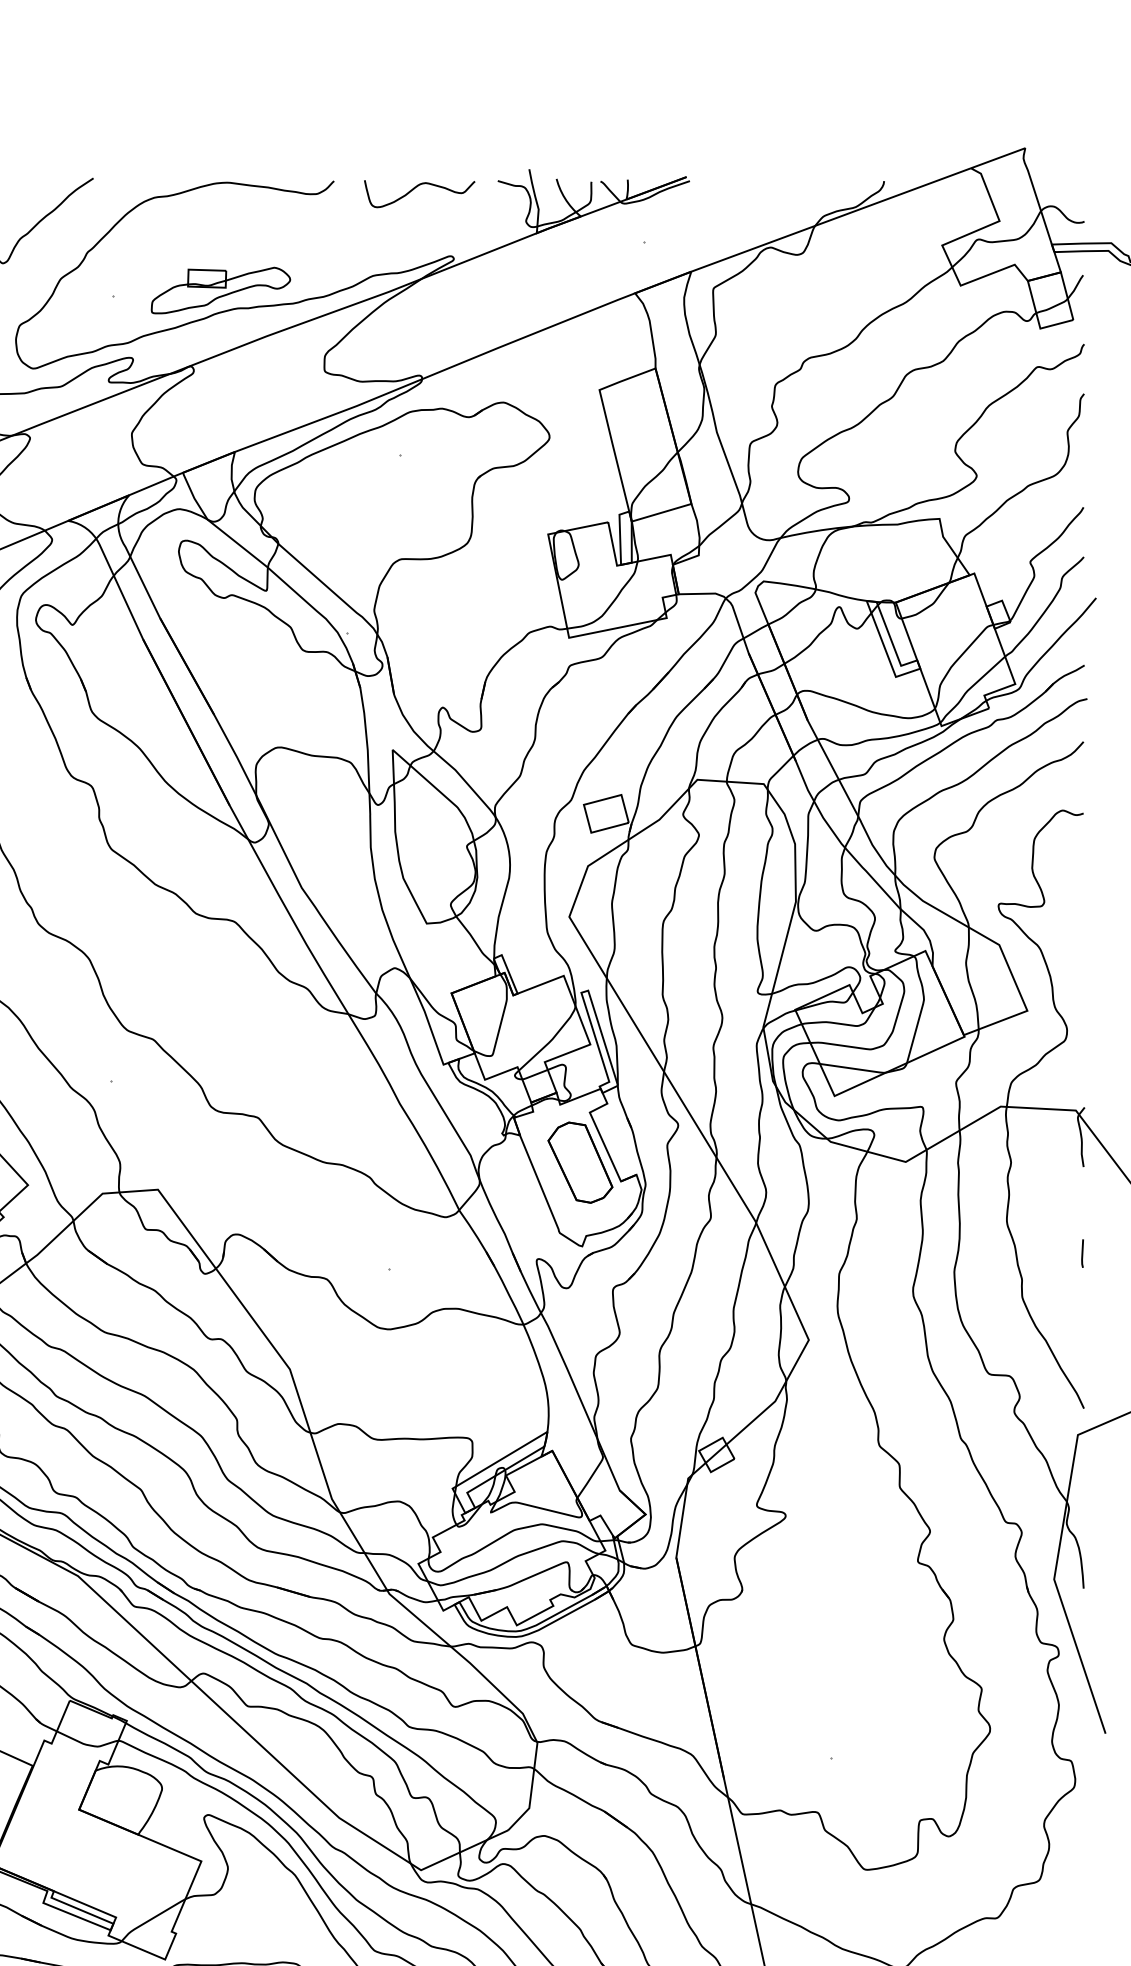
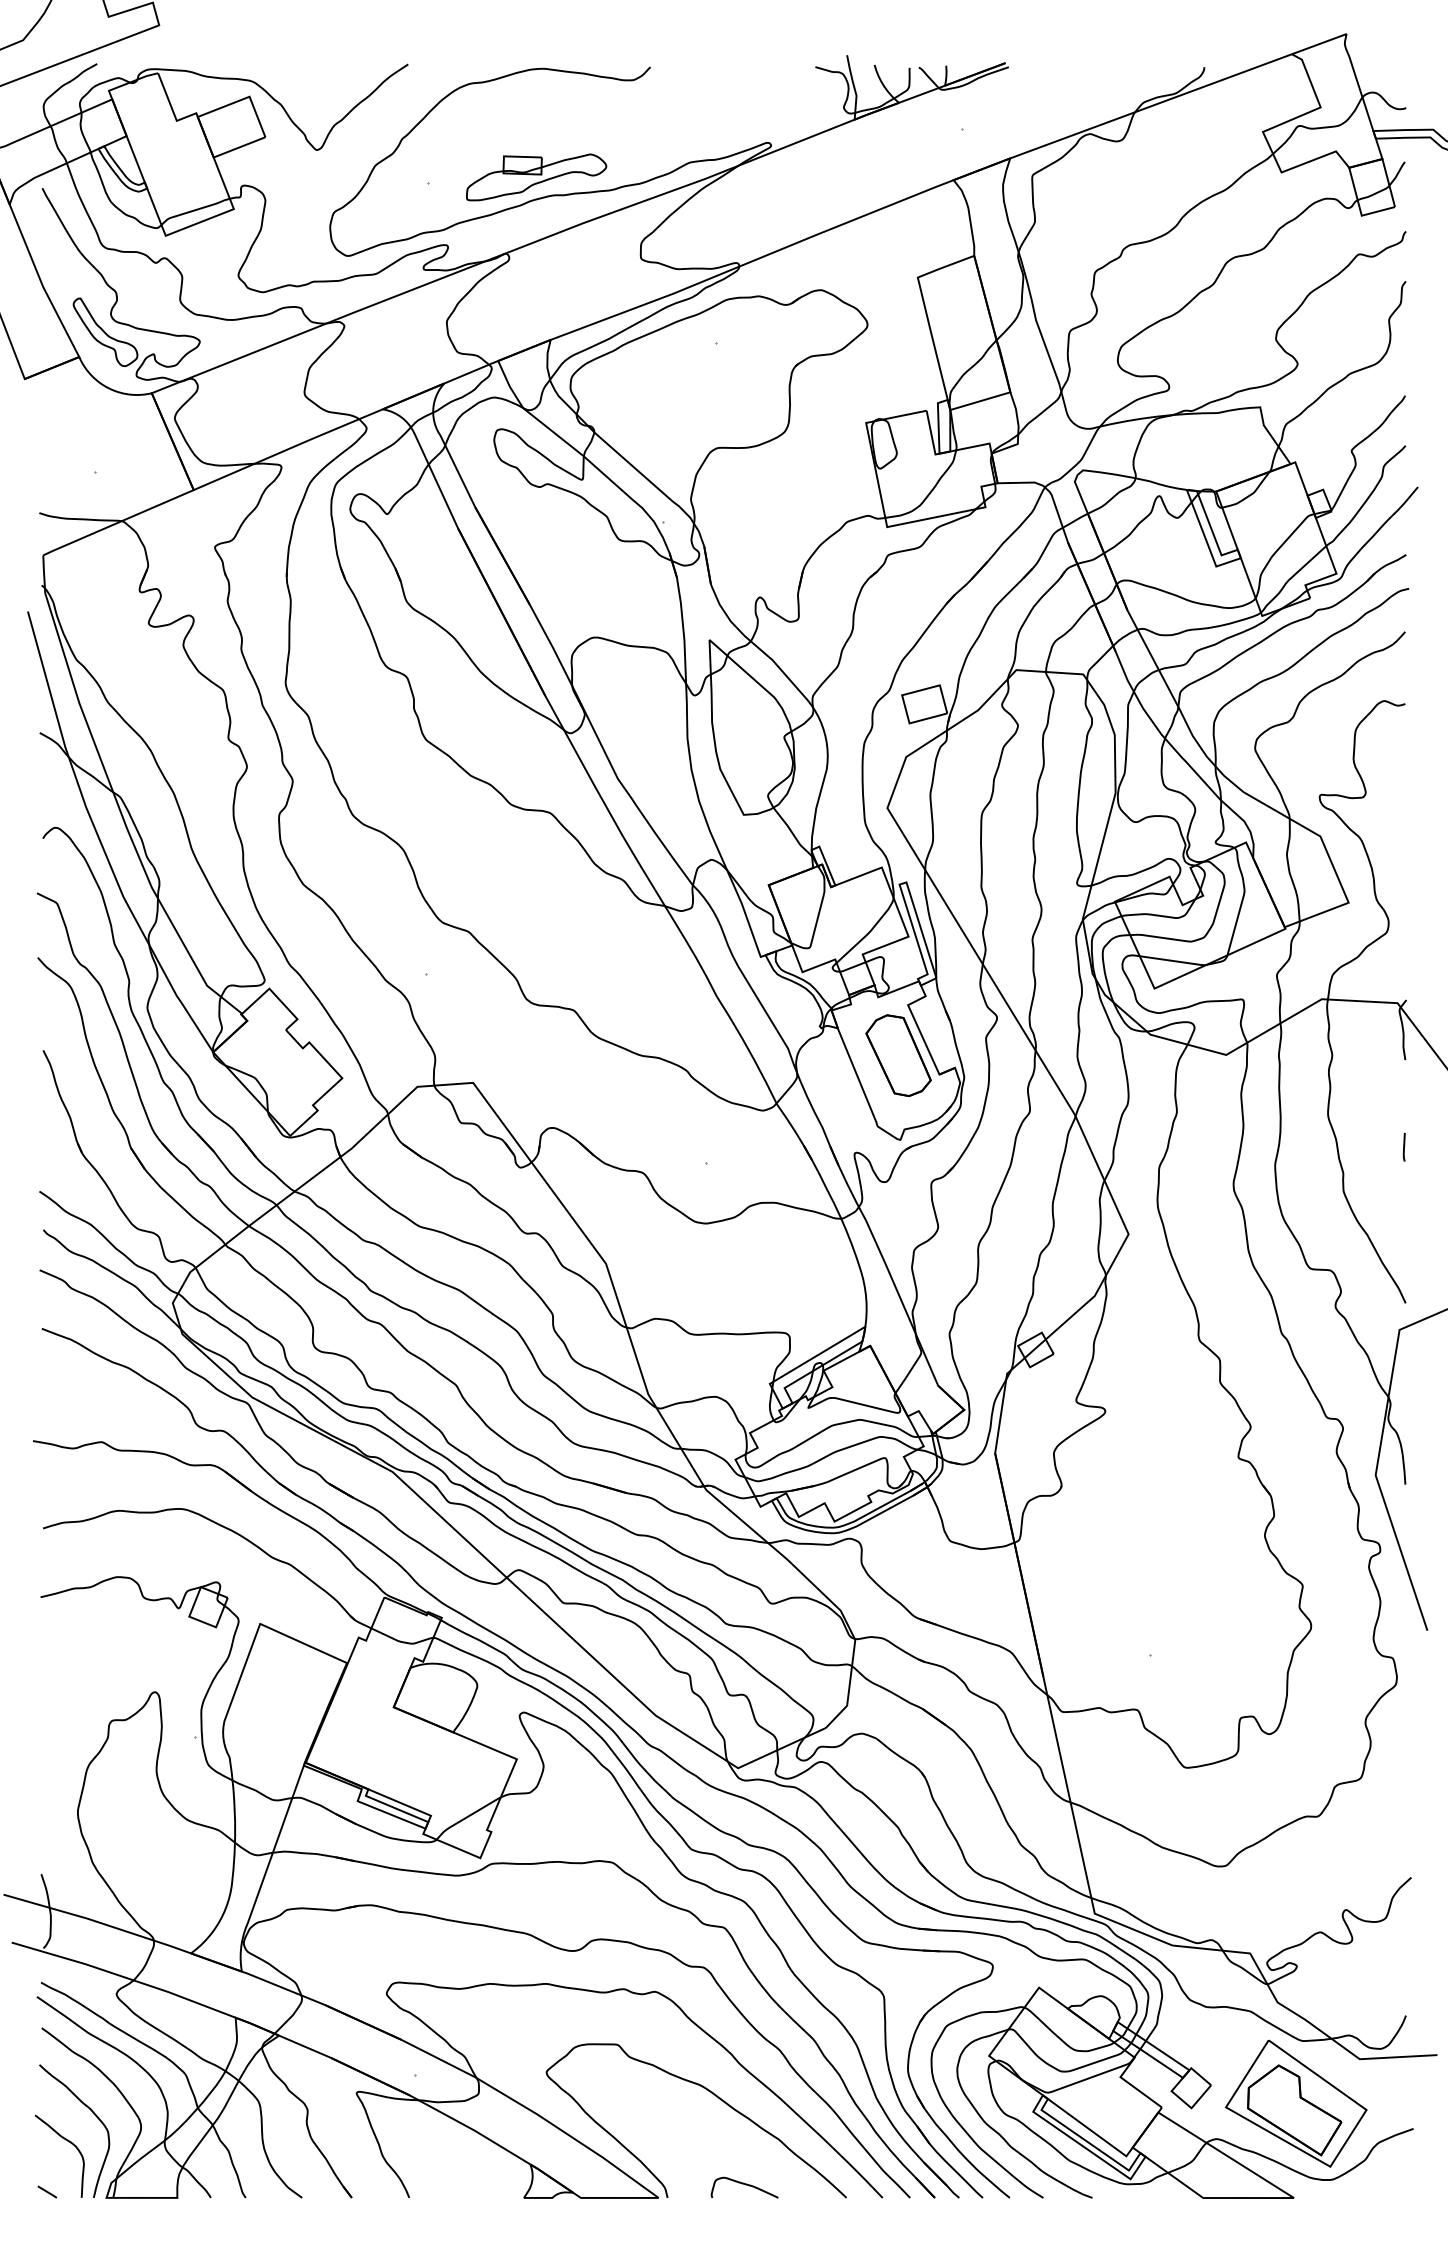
curve: (414, 189) -> (731, 75), removed

